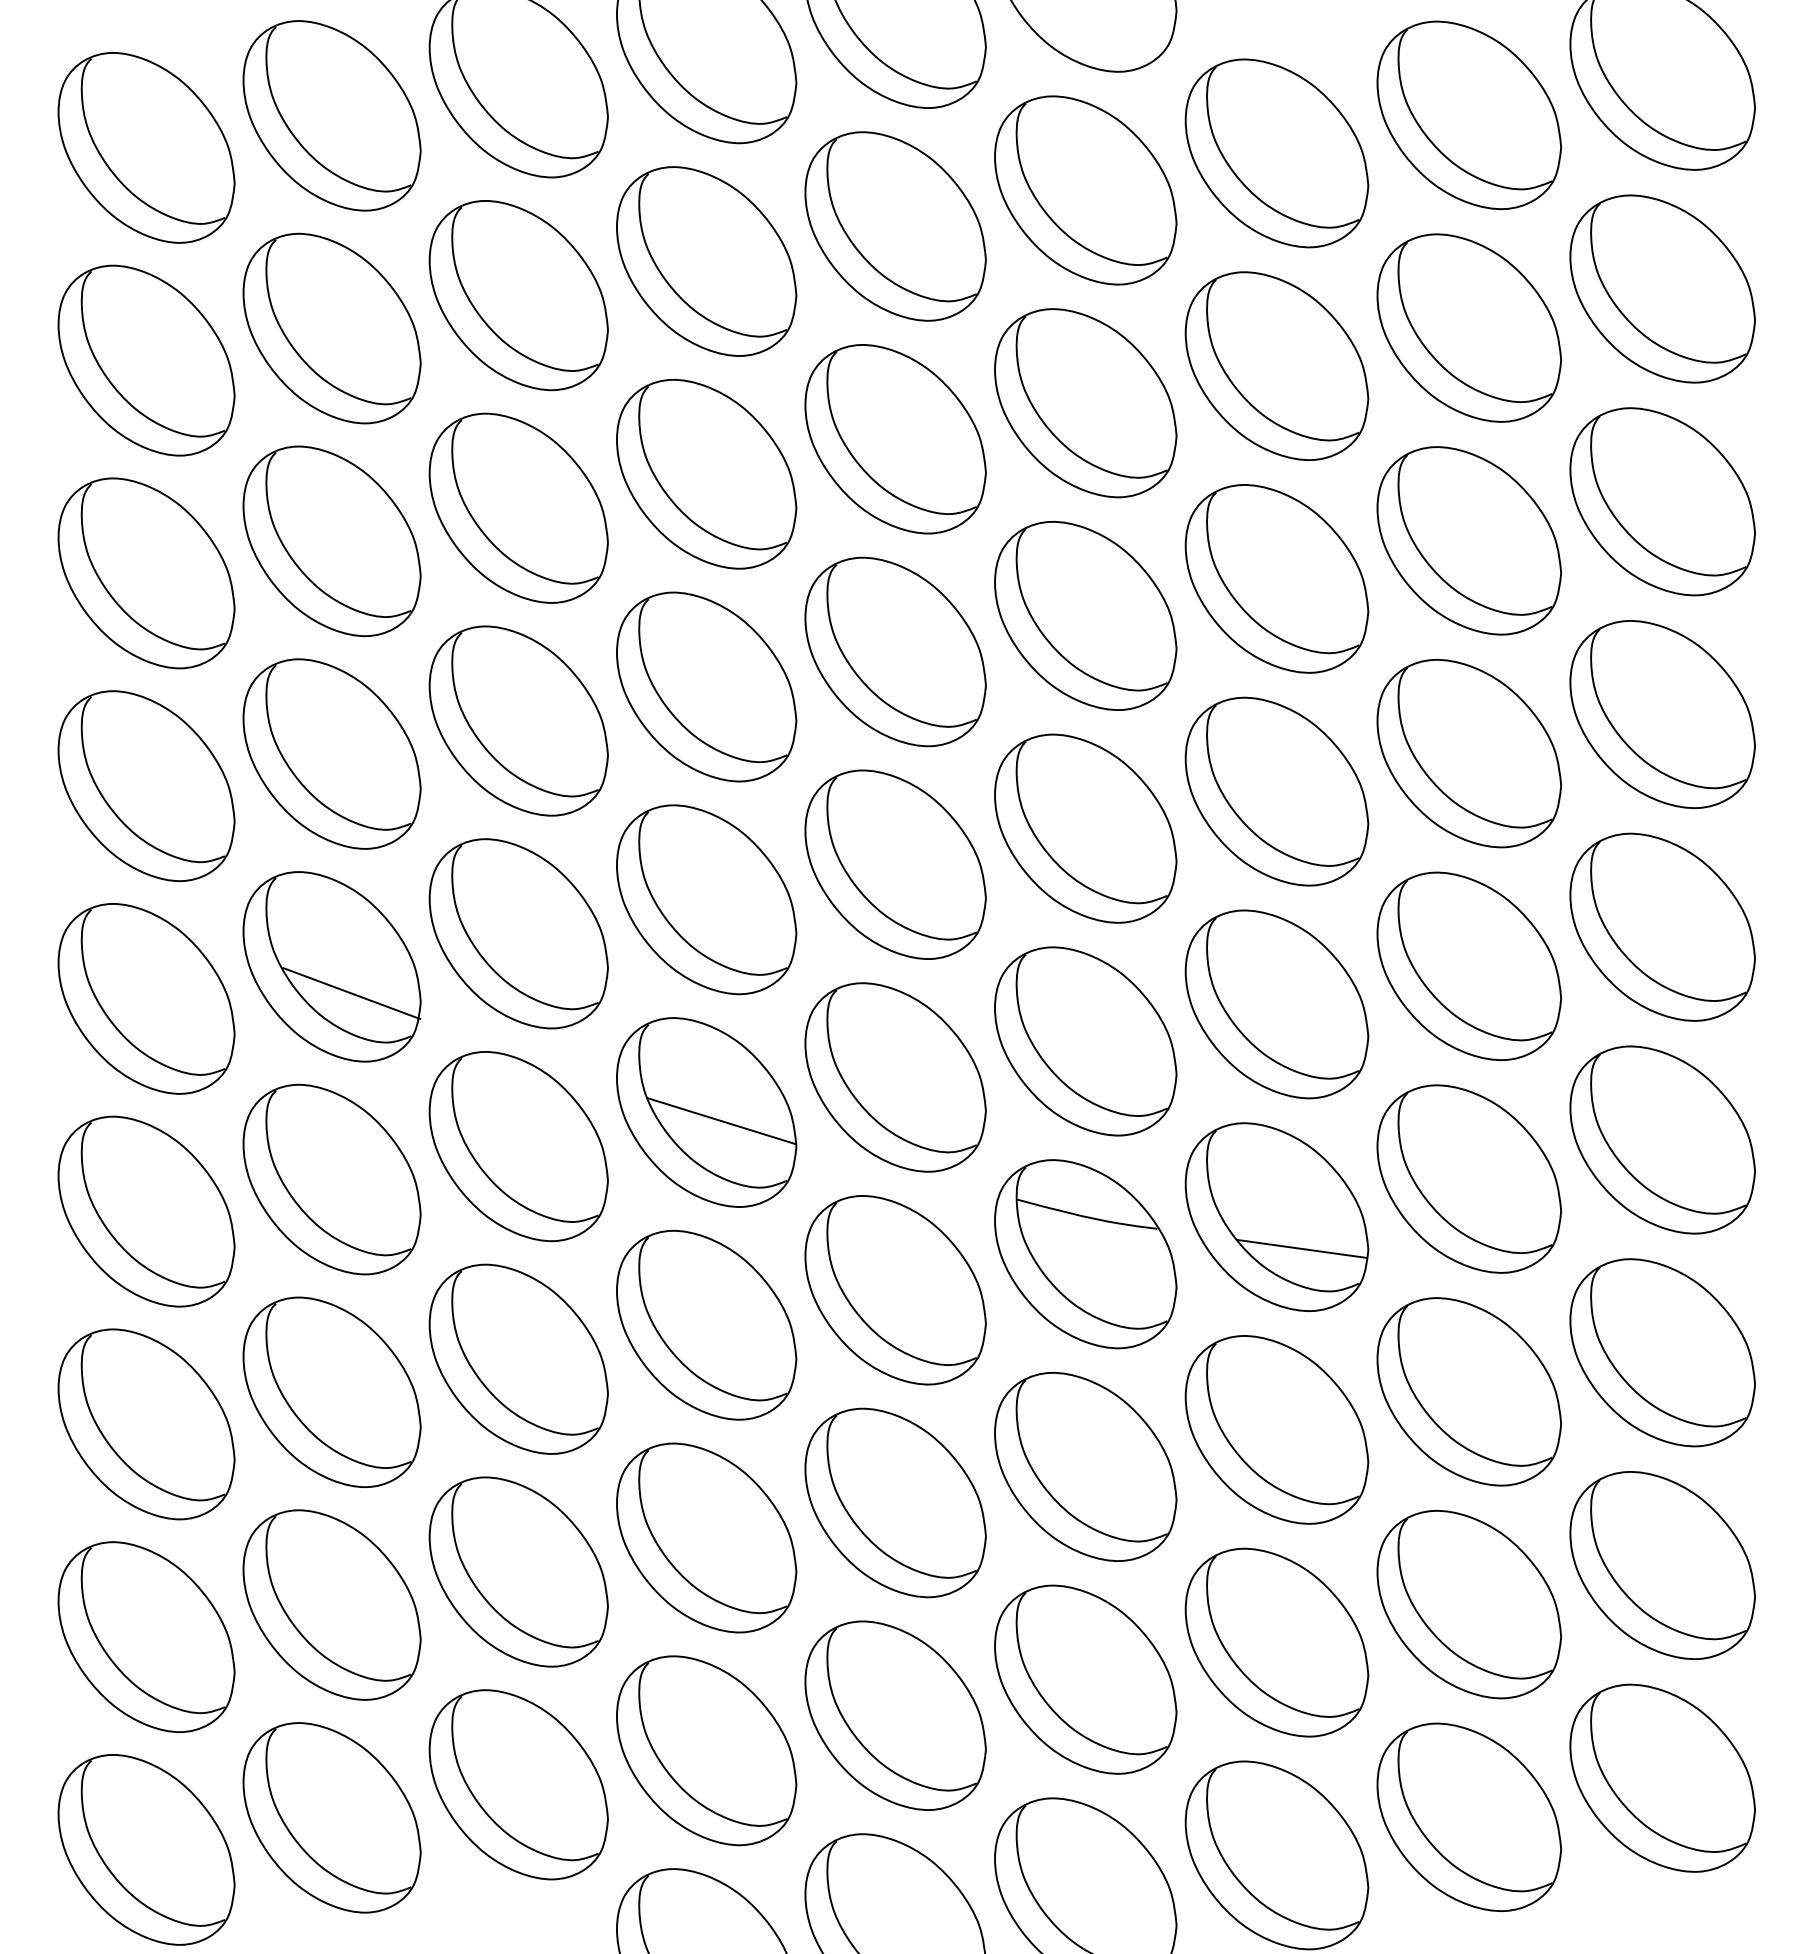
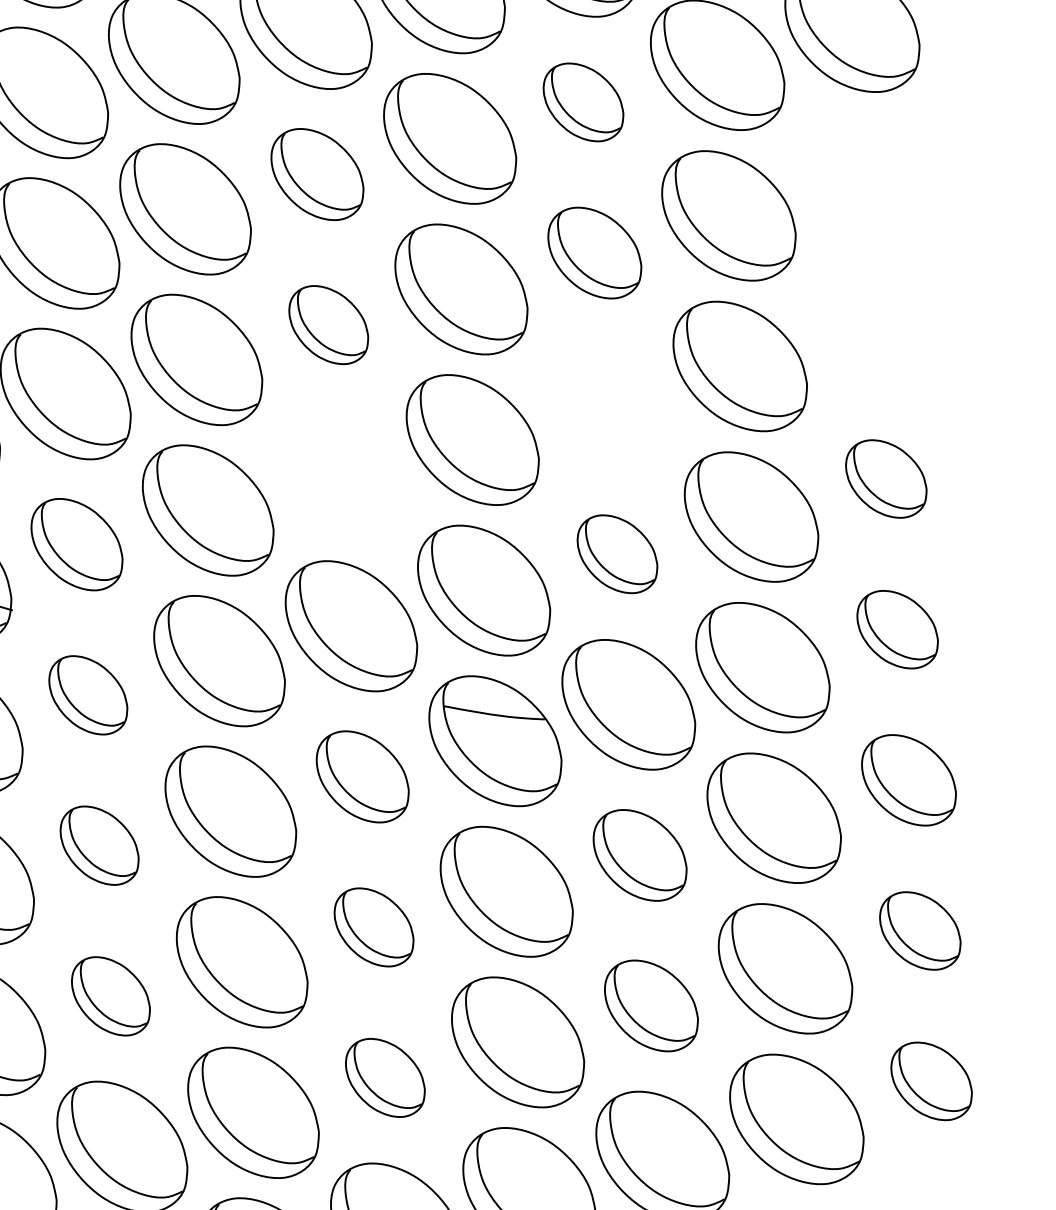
part: (1276, 365) -> (583, 102), size x0.6
part: (895, 439) -> (317, 174), size x0.7
part: (1662, 501) -> (863, 177), removed
part: (1276, 578) -> (594, 252), size x0.7
part: (895, 651) -> (328, 324), size x0.6
part: (1662, 714) -> (874, 328), removed
part: (1276, 791) -> (605, 403), removed
part: (895, 864) -> (340, 475), removed
part: (1662, 926) -> (886, 478), size x0.6
part: (518, 933) -> (76, 544), size x0.7
part: (1276, 1004) -> (617, 554), size x0.6
line: (721, 1121) -> (230, 666), removed
part: (1662, 1139) -> (897, 629), size x0.6
part: (518, 1146) -> (88, 695), size x0.6
line: (1301, 1248) -> (647, 725), removed
part: (895, 1290) -> (362, 777), size x0.7
part: (1662, 1352) -> (908, 780), size x0.7
part: (518, 1358) -> (99, 845), size x0.6
part: (1276, 1429) -> (639, 855), size x0.7
part: (895, 1502) -> (374, 927), size x0.6
part: (1662, 1565) -> (920, 930), size x0.6
part: (518, 1571) -> (110, 995), size x0.6
part: (1276, 1642) -> (651, 1005), size x0.7
part: (895, 1715) -> (385, 1077), size x0.6
part: (1662, 1777) -> (931, 1080), size x0.6

